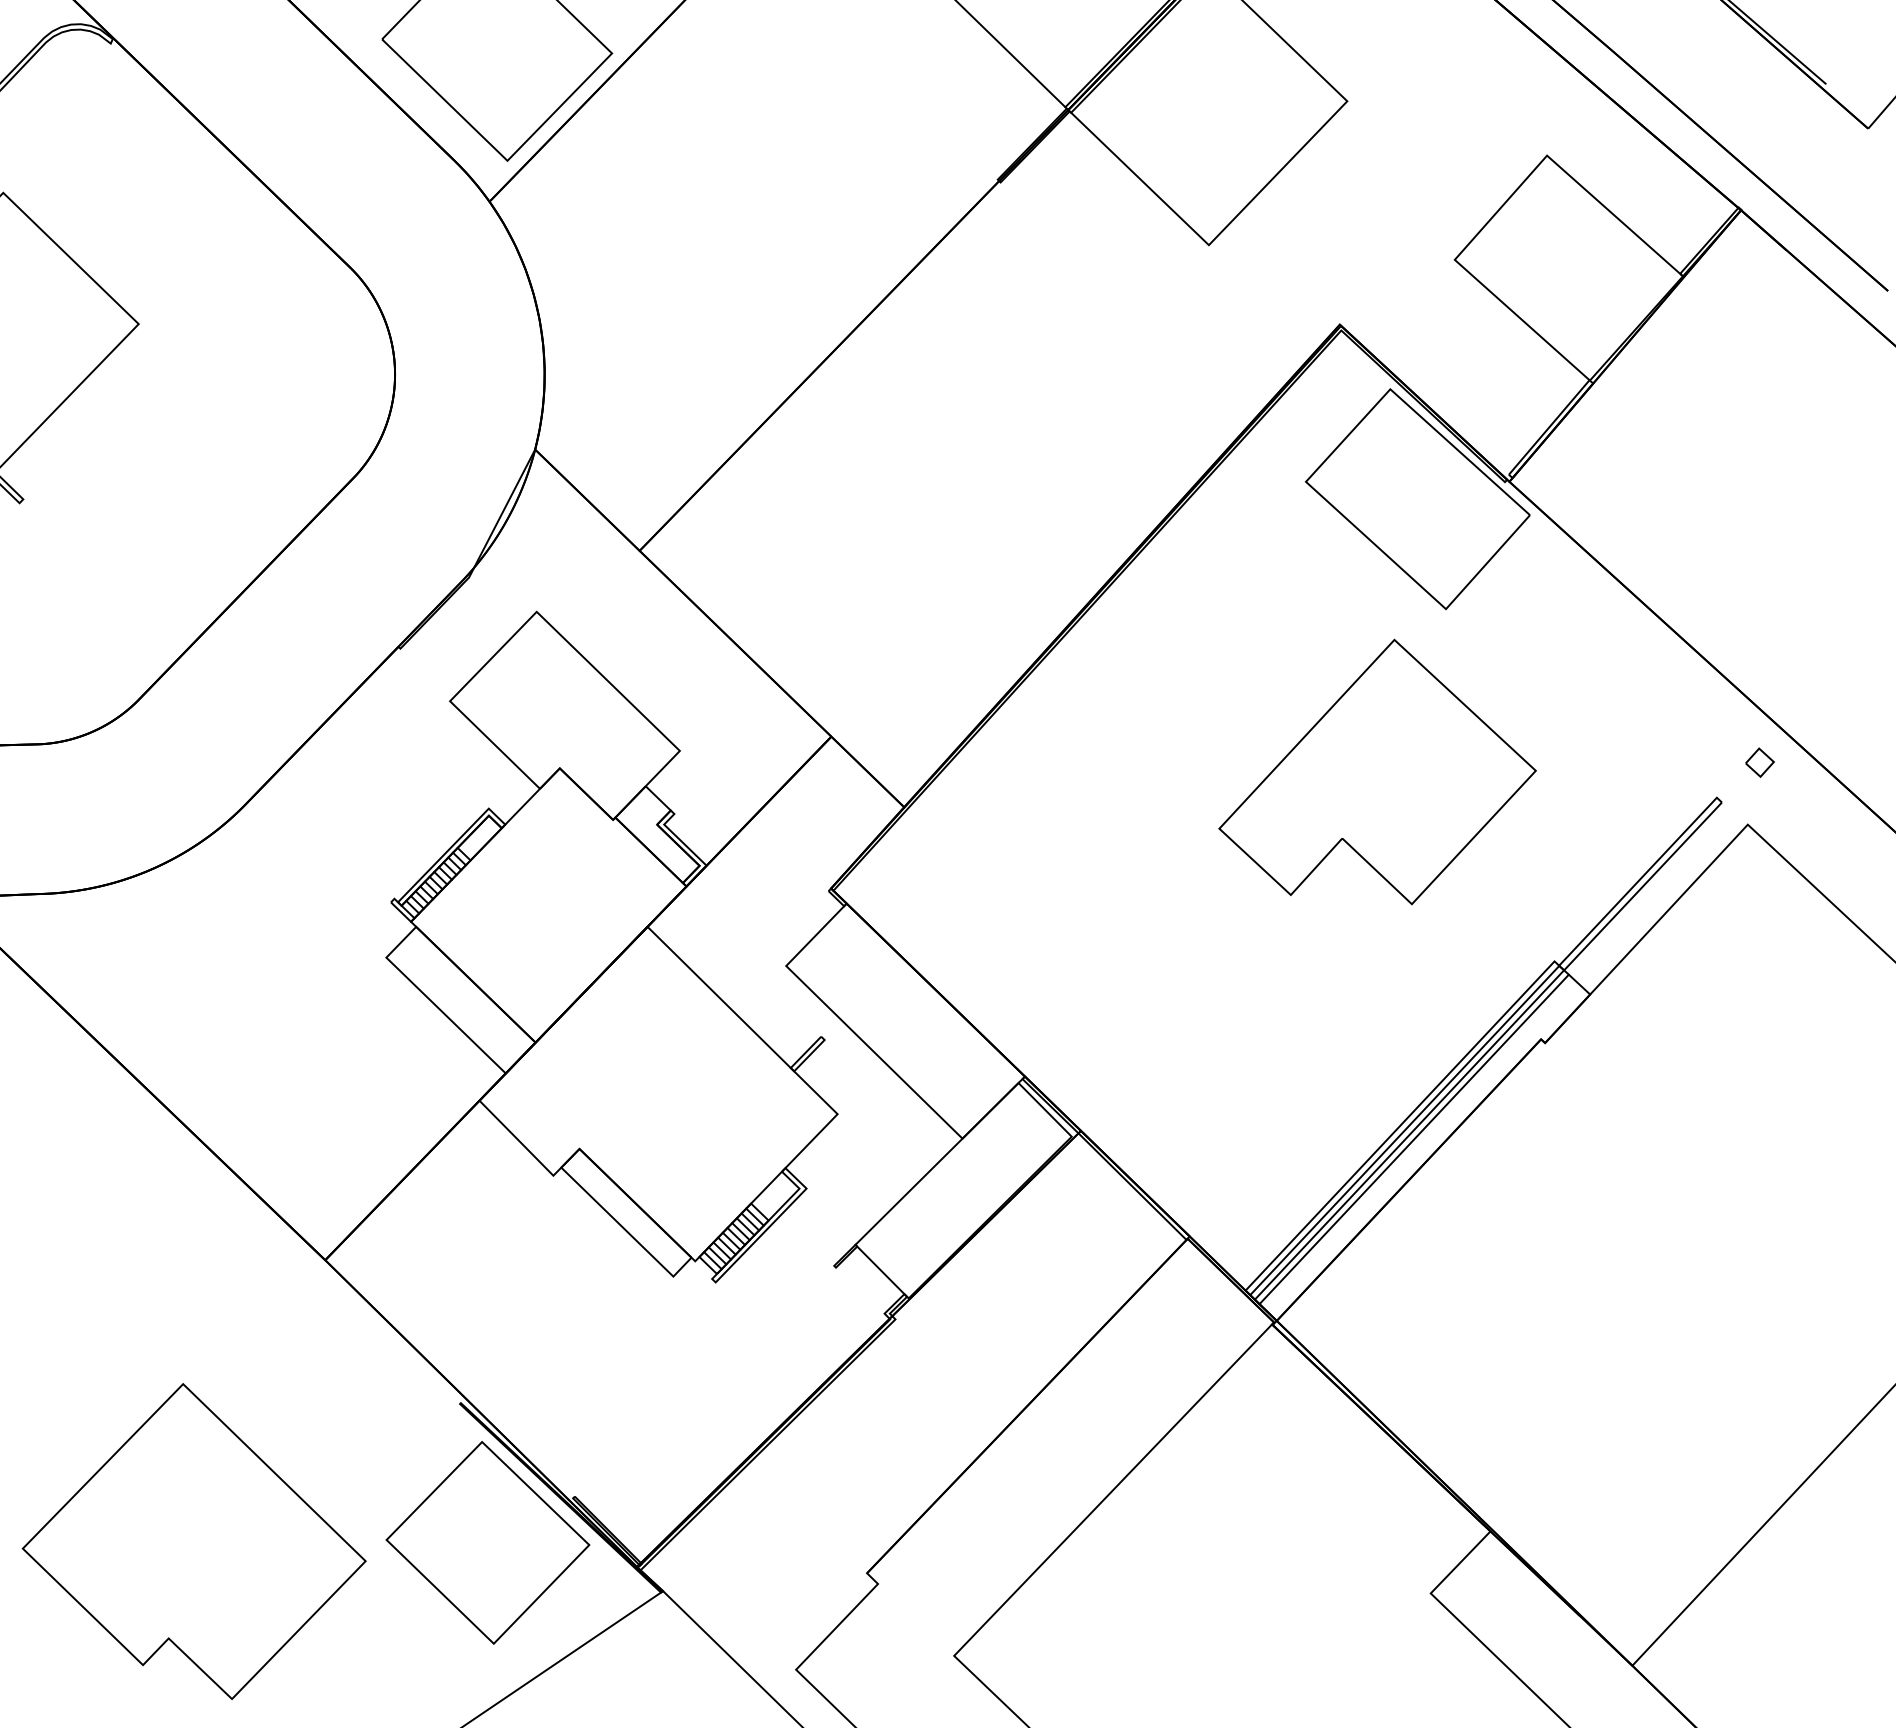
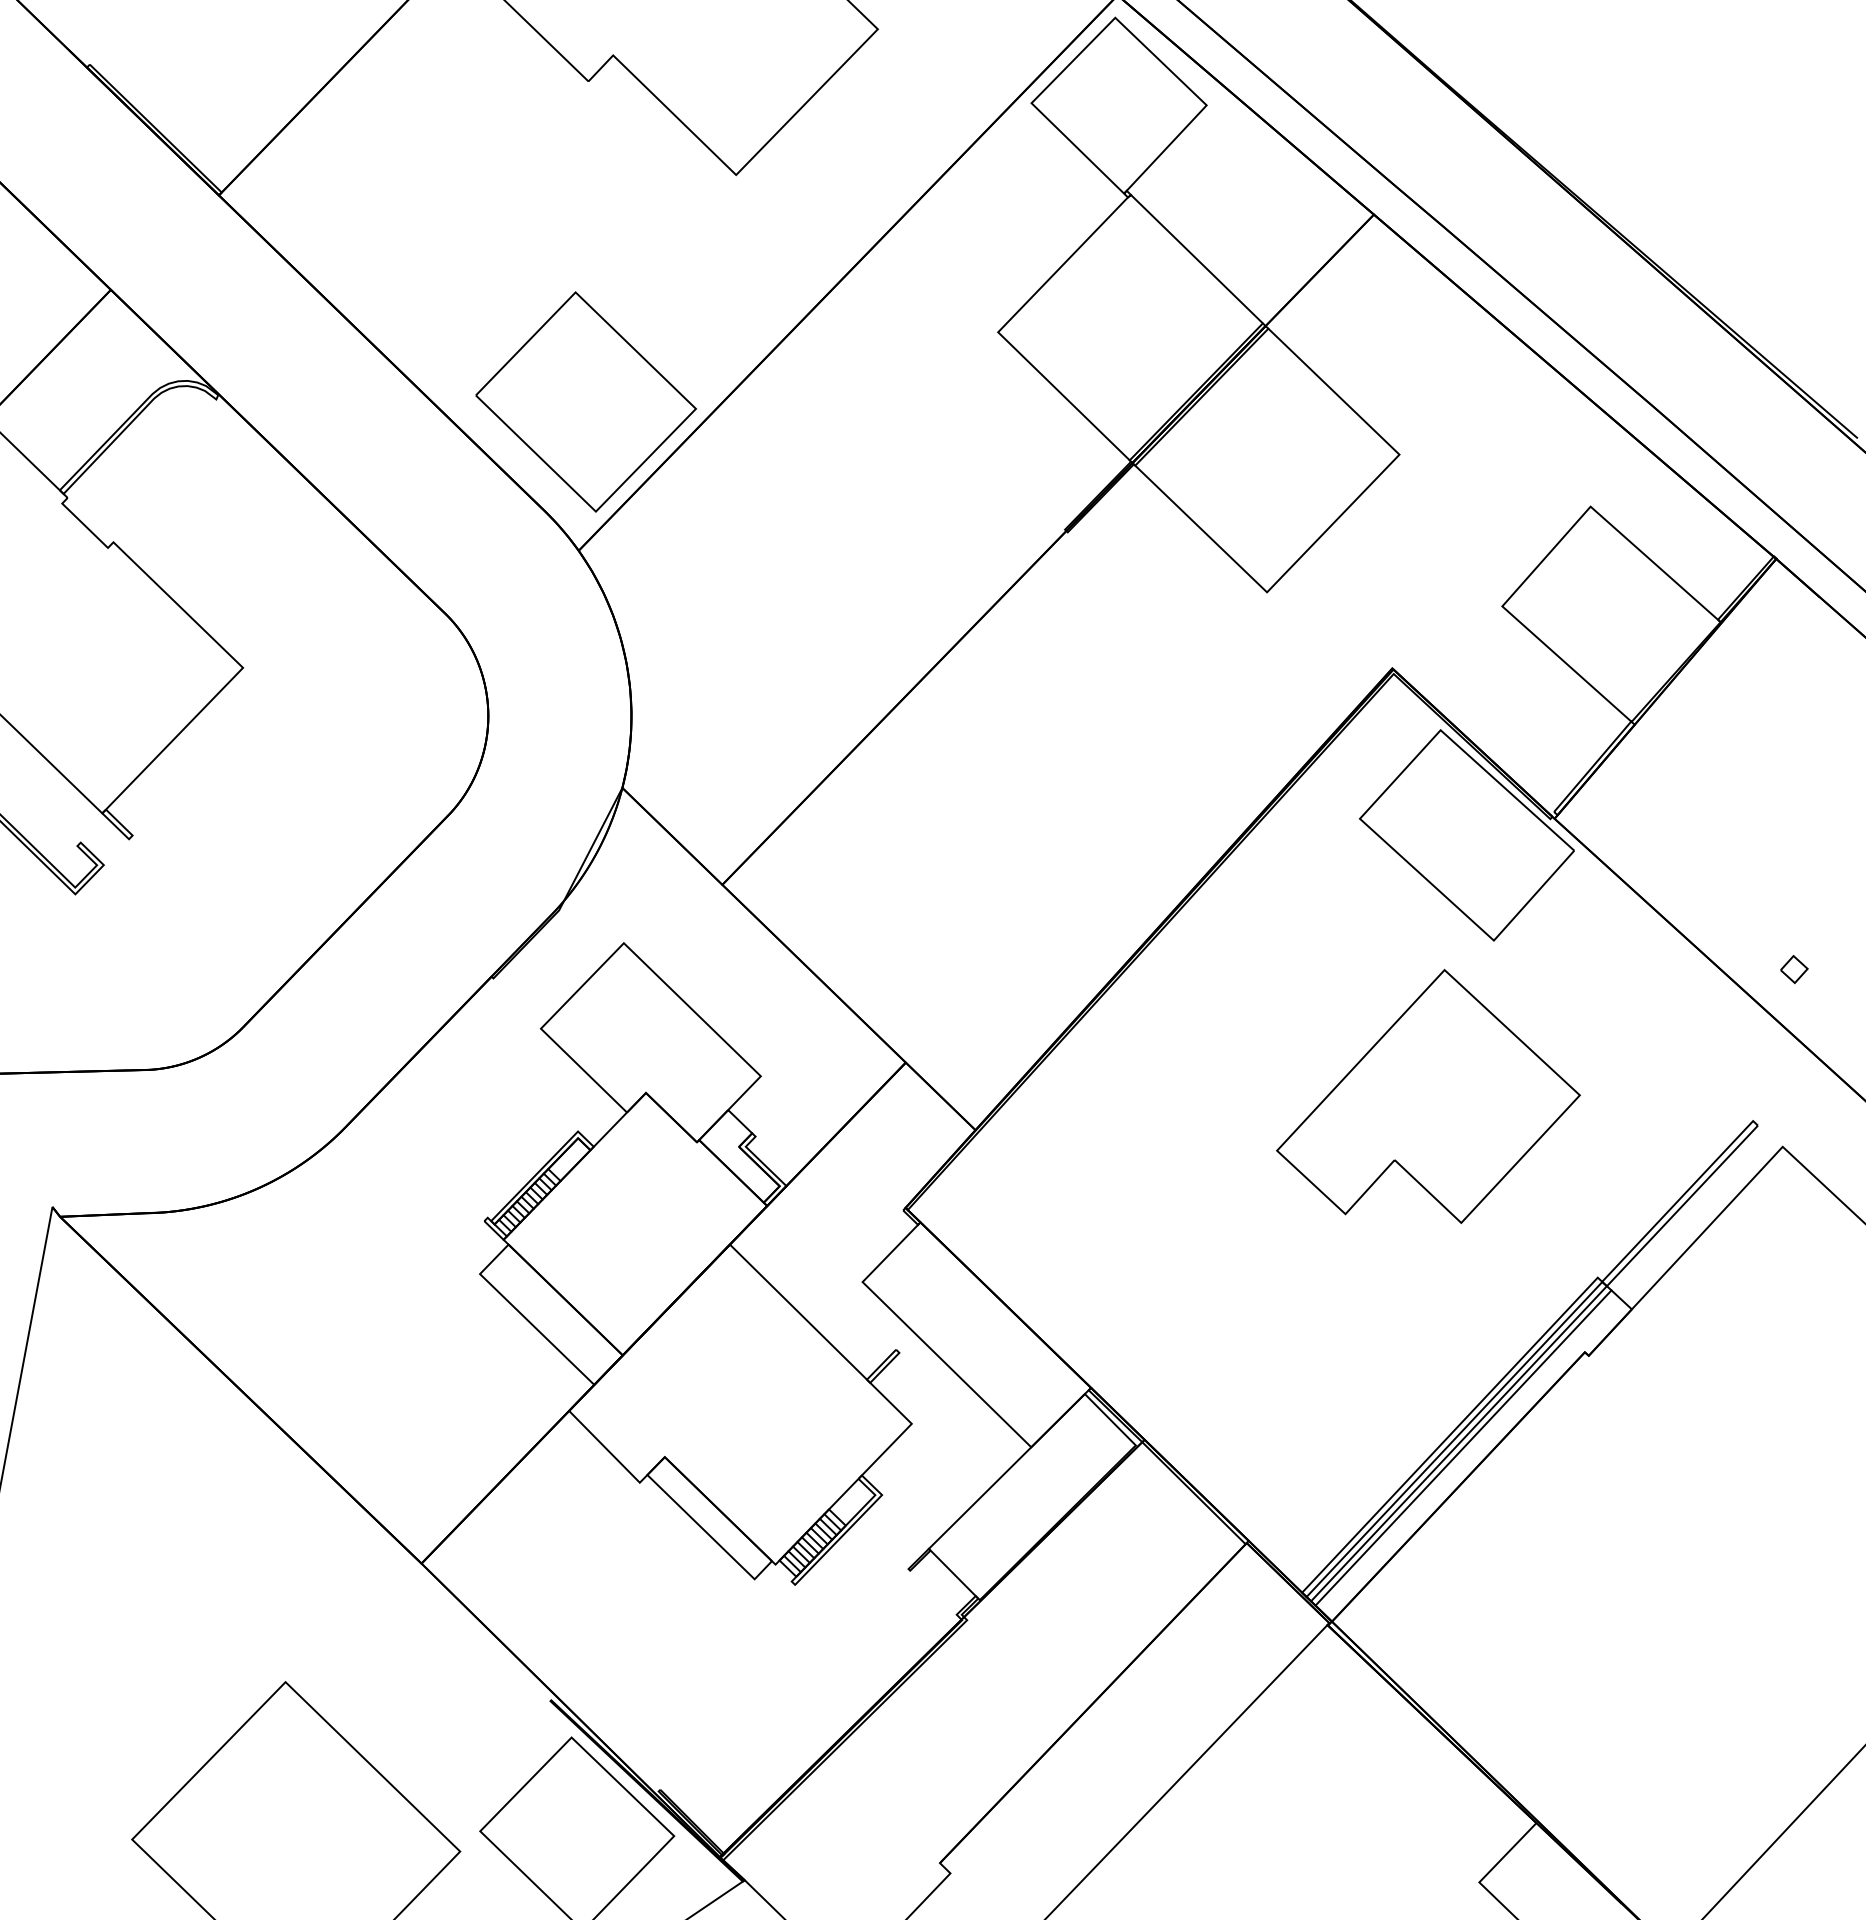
part: (1760, 762) -> (1794, 969), moved

